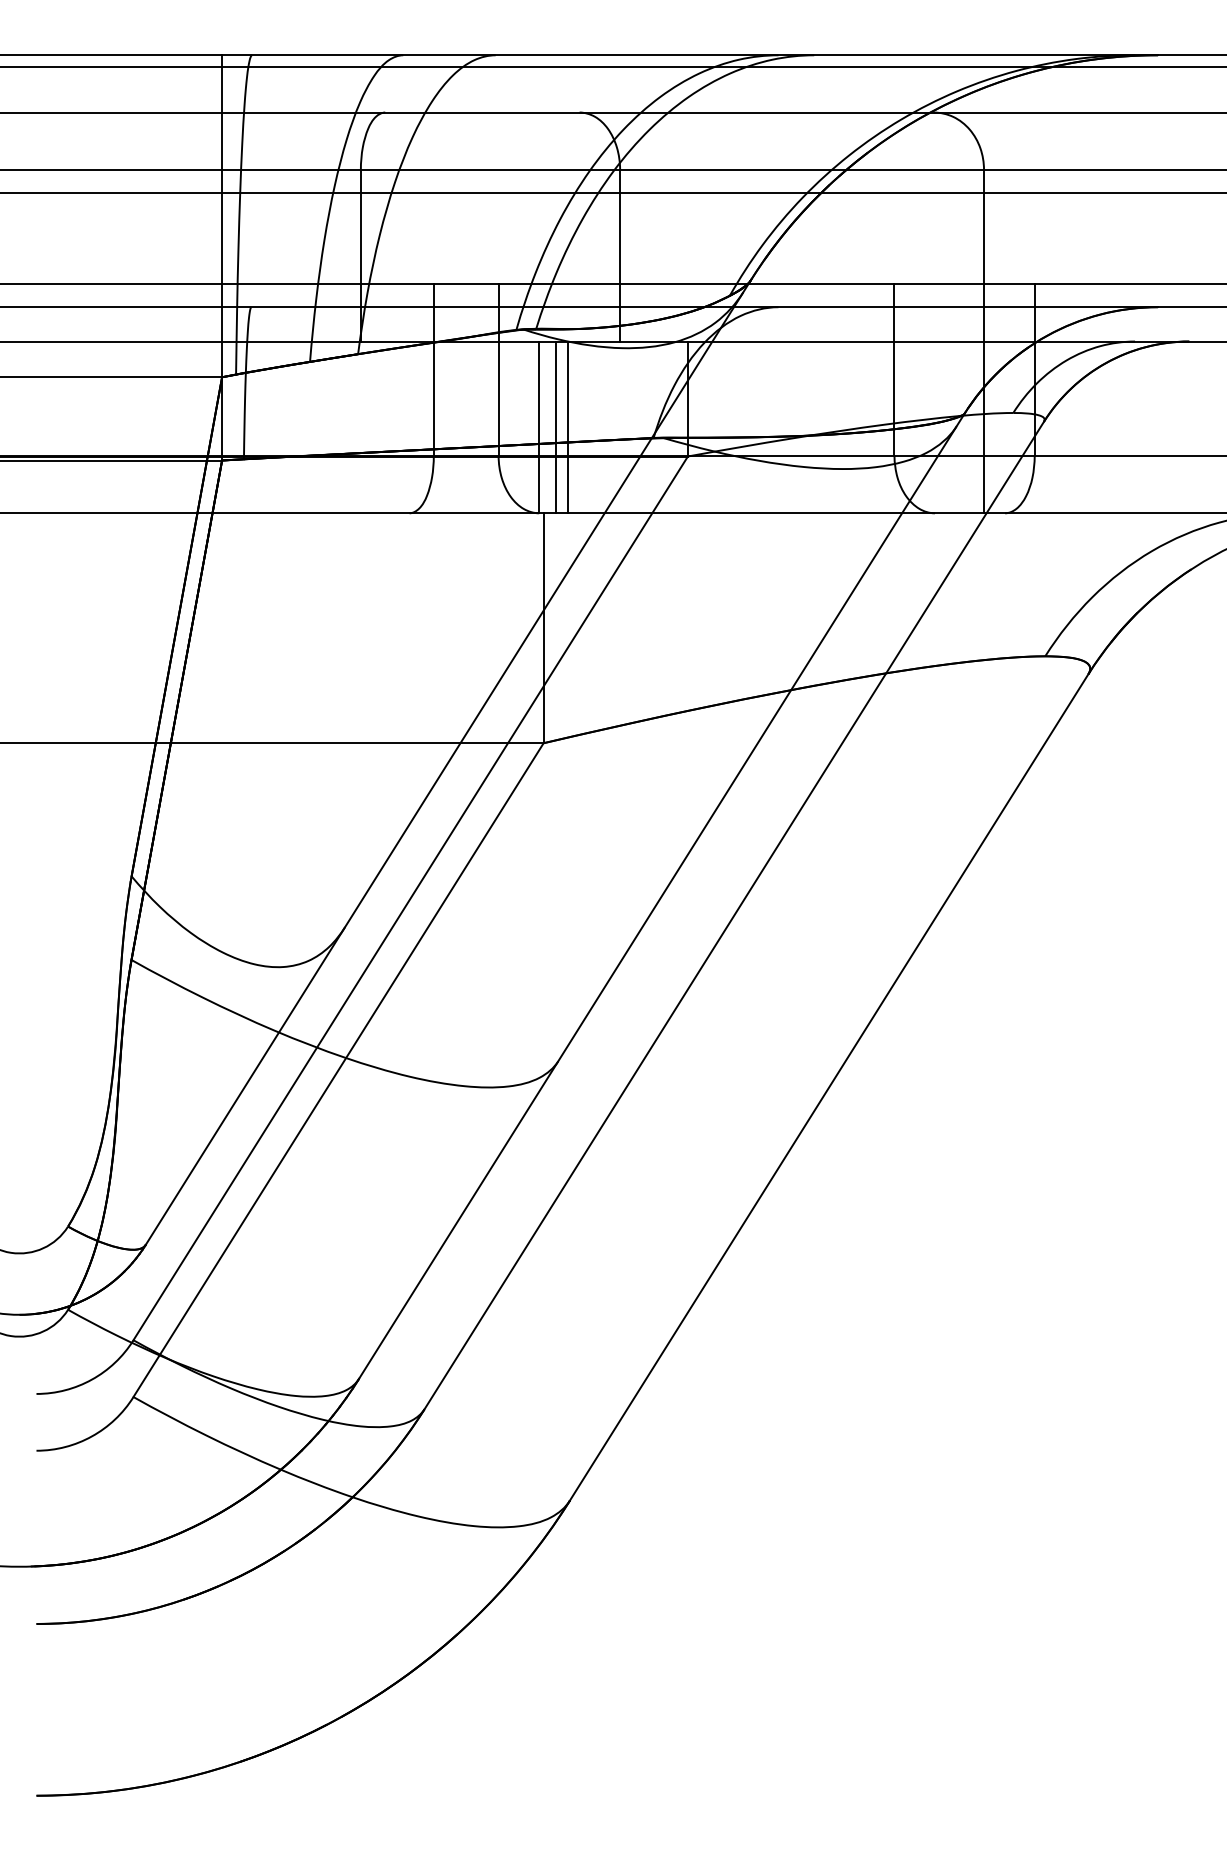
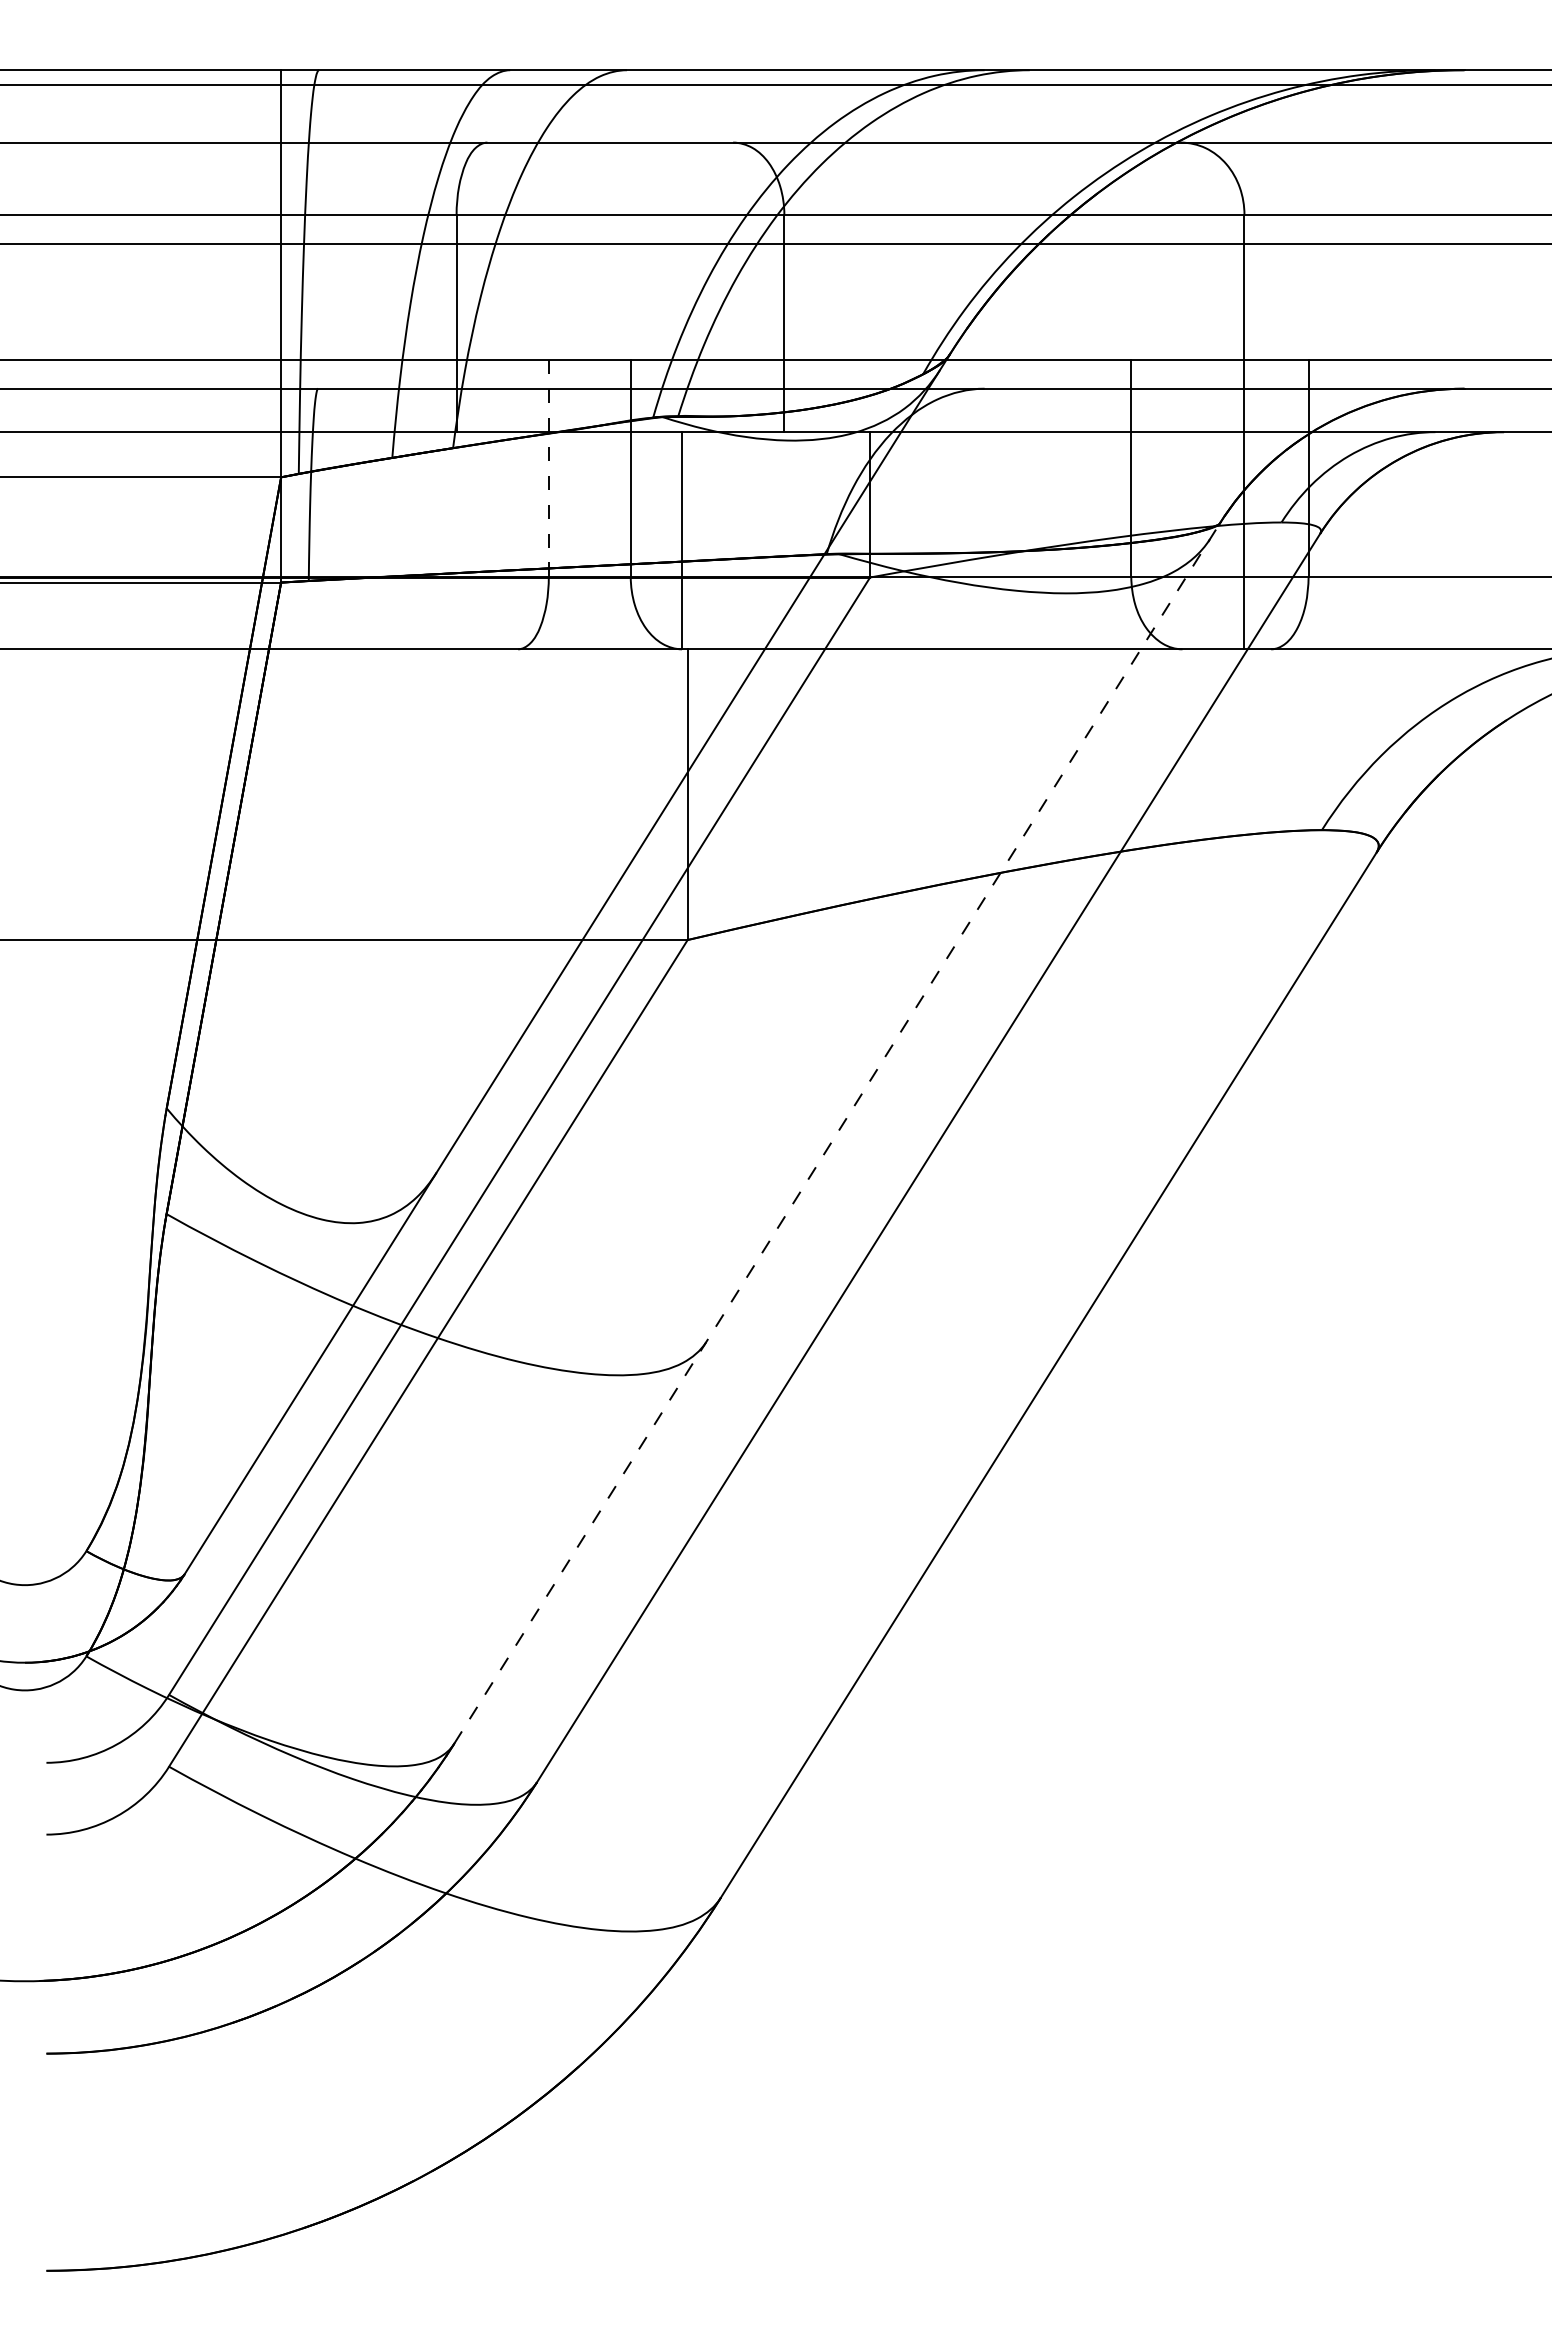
line: (433, 370) -> (548, 468), solid -> dashed
line: (556, 427) -> (703, 540), removed
line: (568, 427) -> (718, 540), removed
line: (661, 897) -> (836, 1134), solid -> dashed

